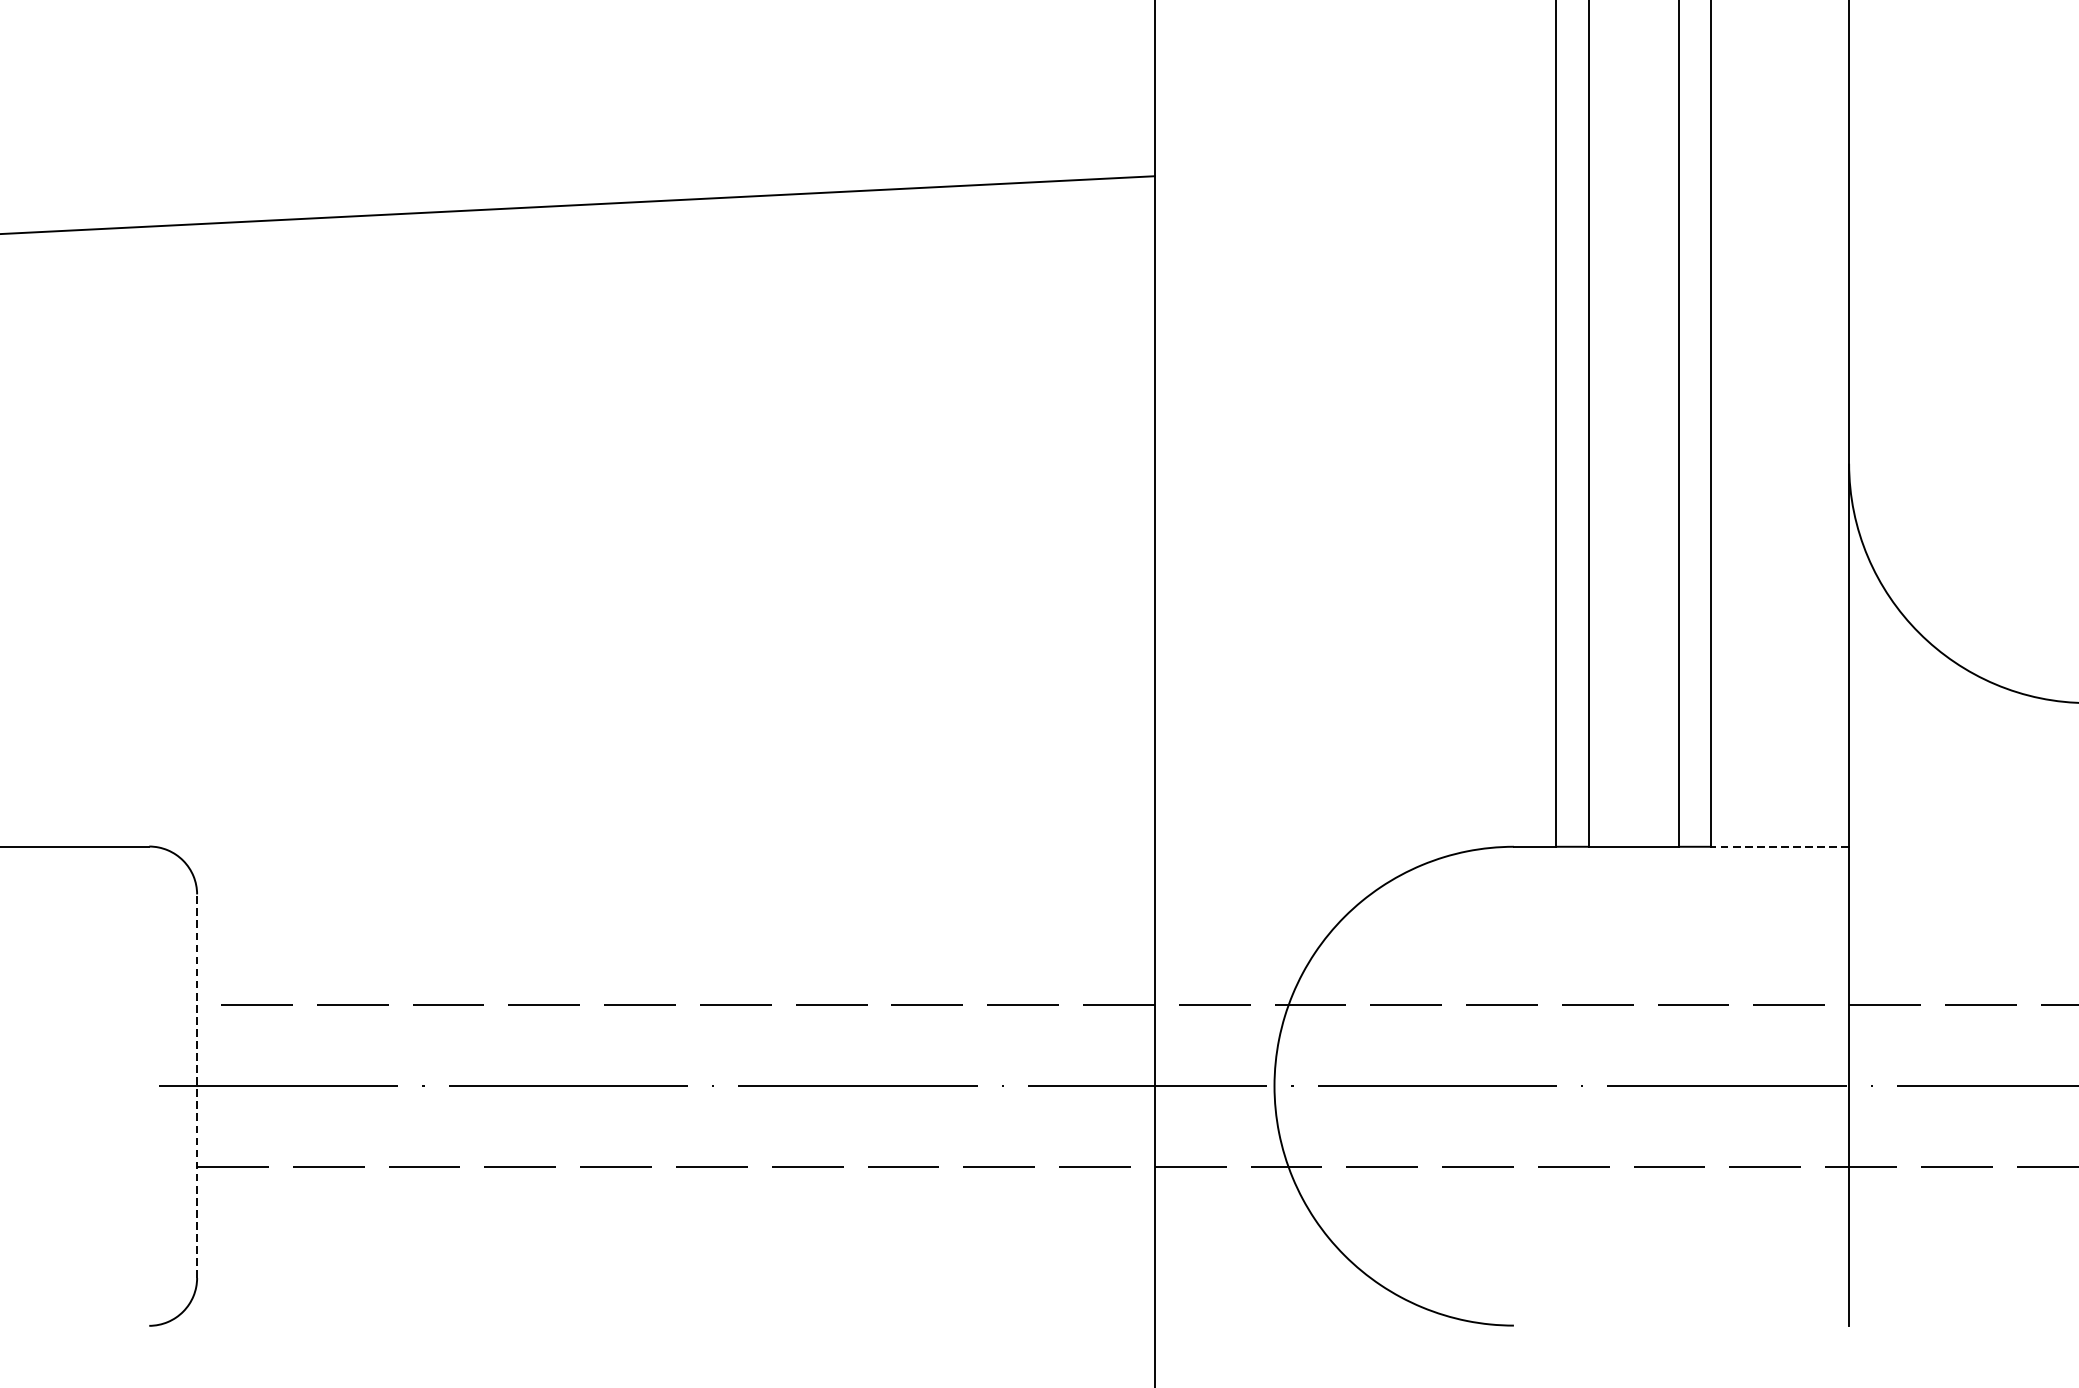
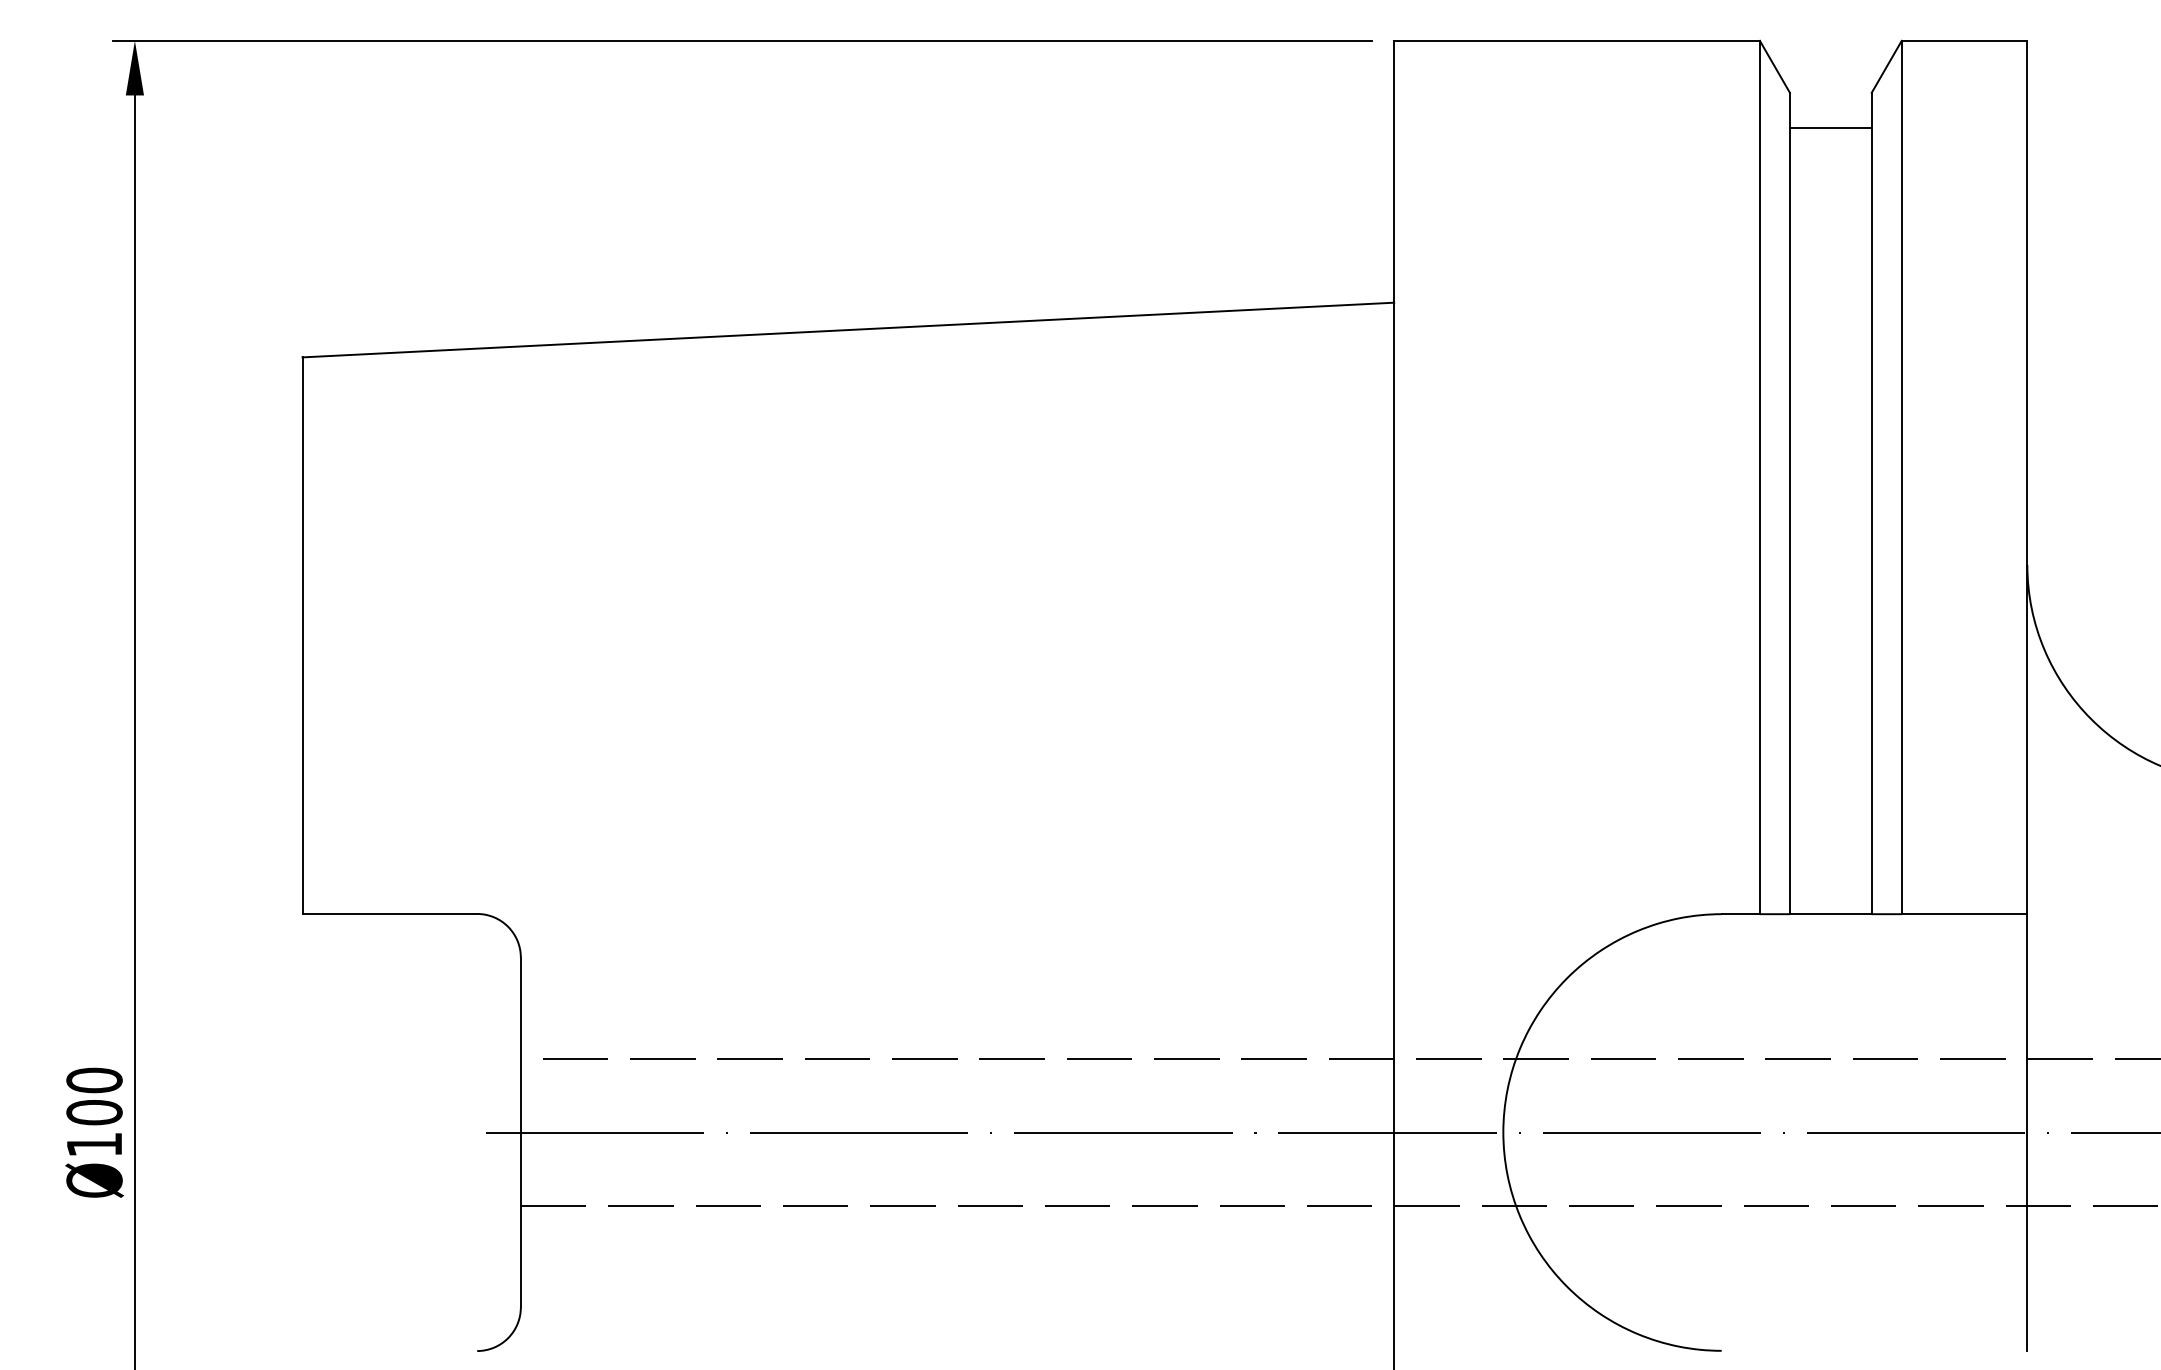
line: (1780, 847) -> (1964, 914), dashed -> solid
line: (196, 1086) -> (520, 1132), dashed -> solid

